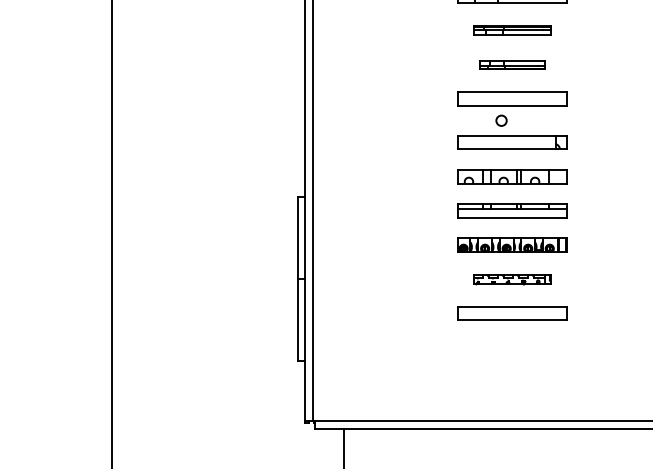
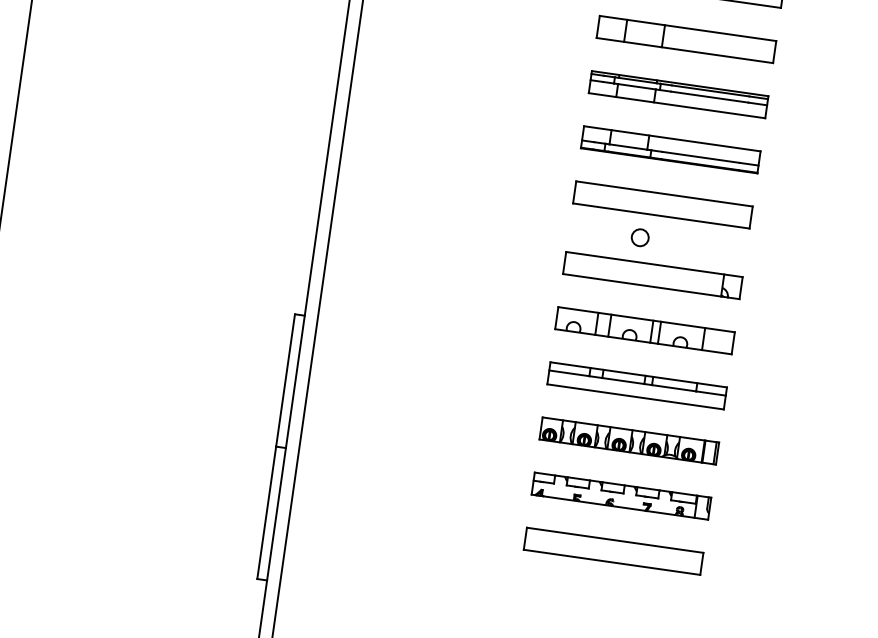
part: (512, 30) -> (678, 94), size x1.43
part: (512, 64) -> (670, 149), size x1.67
part: (512, 279) -> (621, 496), size x1.43

